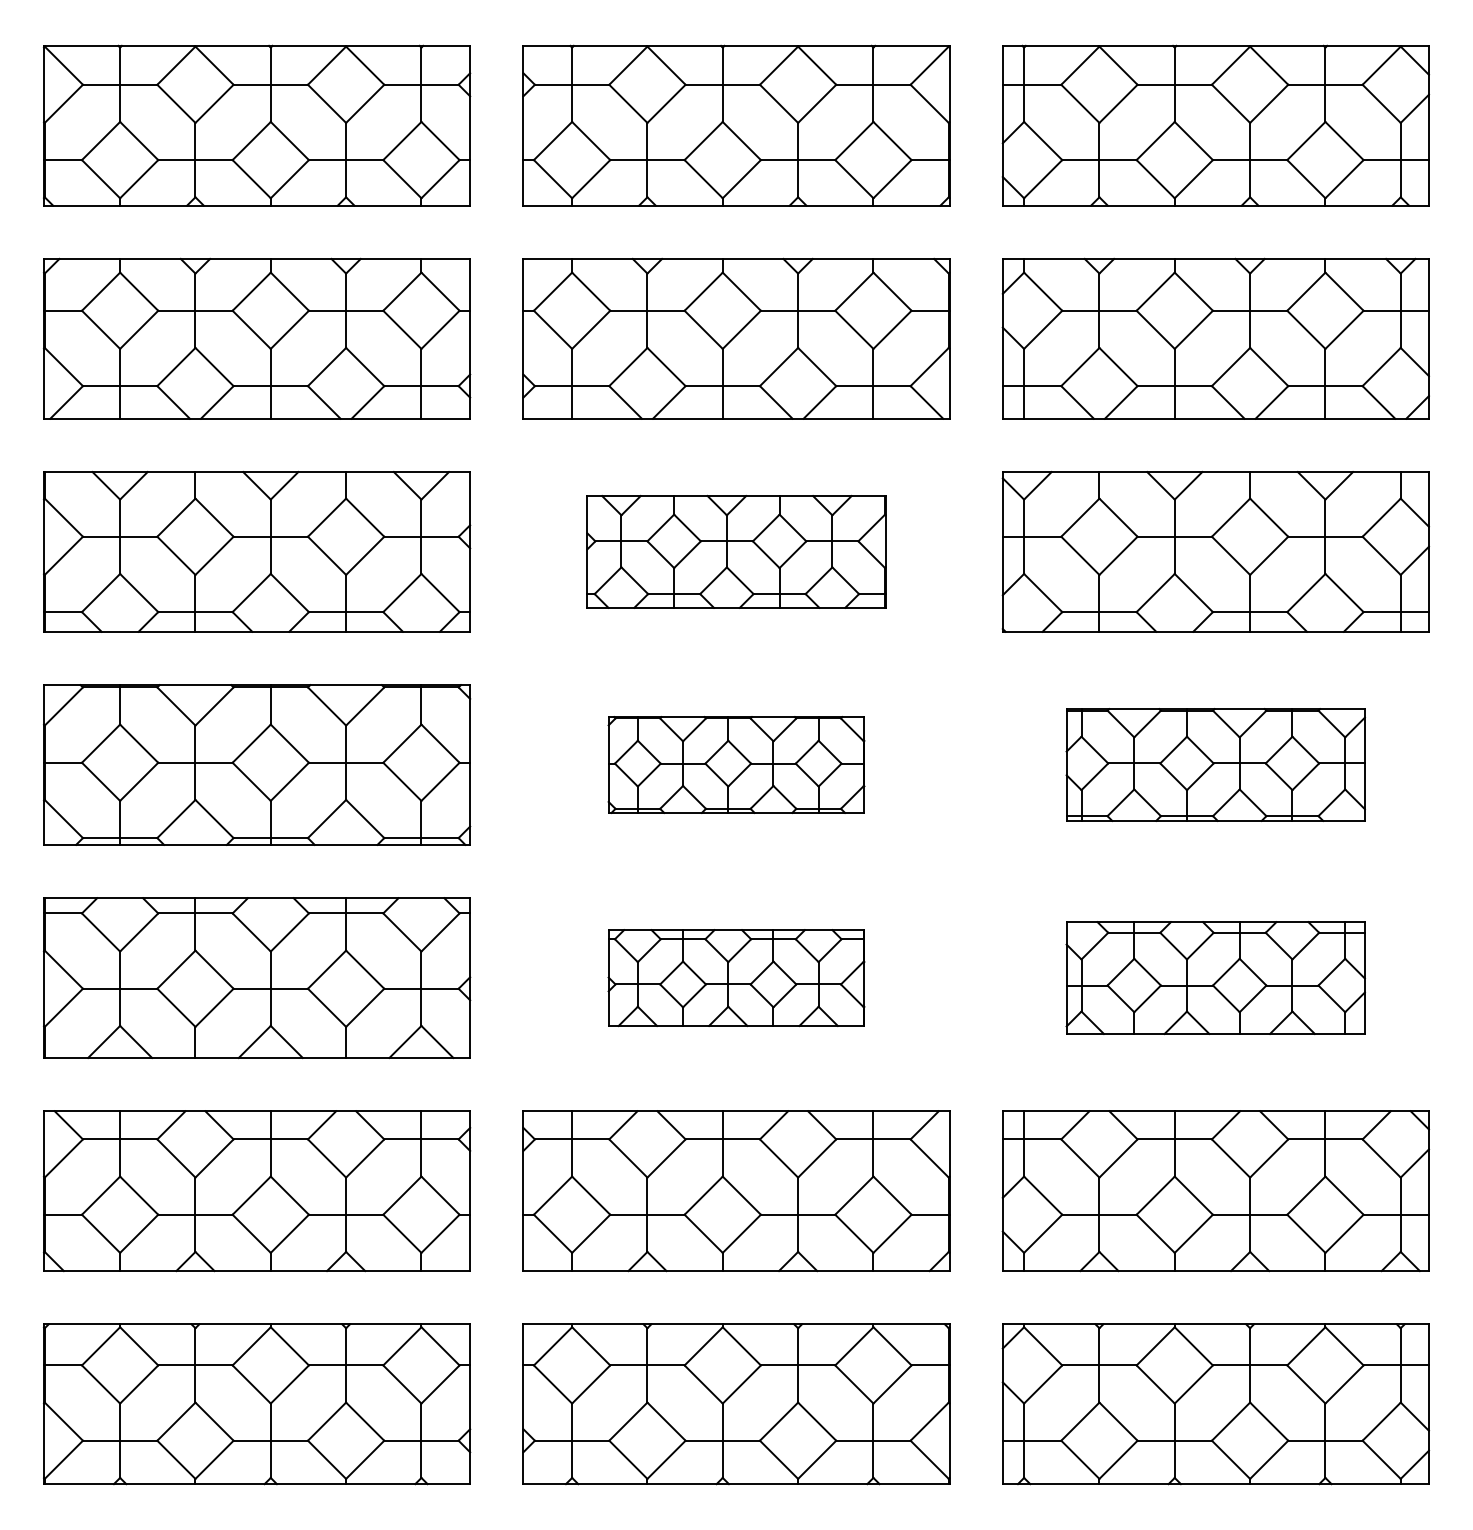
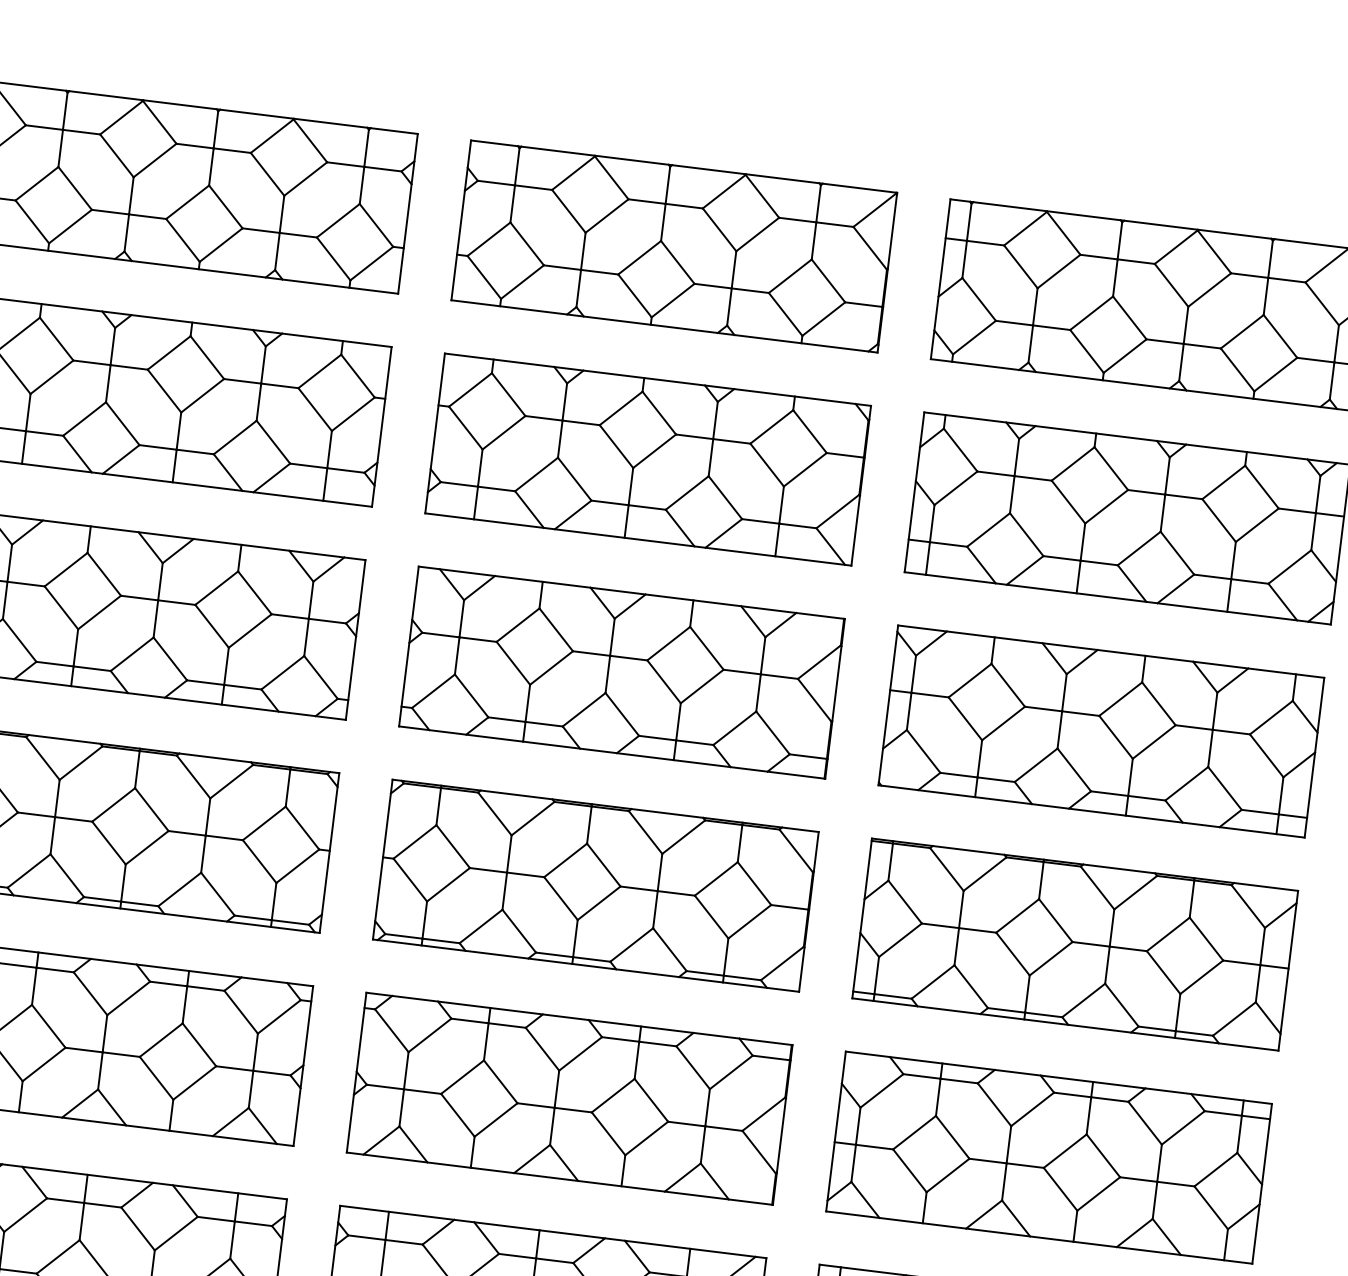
part: (736, 551) -> (622, 672), size x1.43
part: (736, 764) -> (595, 885), size x1.67
part: (1215, 764) -> (1074, 944), size x1.43
part: (736, 977) -> (569, 1098), size x1.67
part: (1215, 977) -> (1048, 1157), size x1.43

